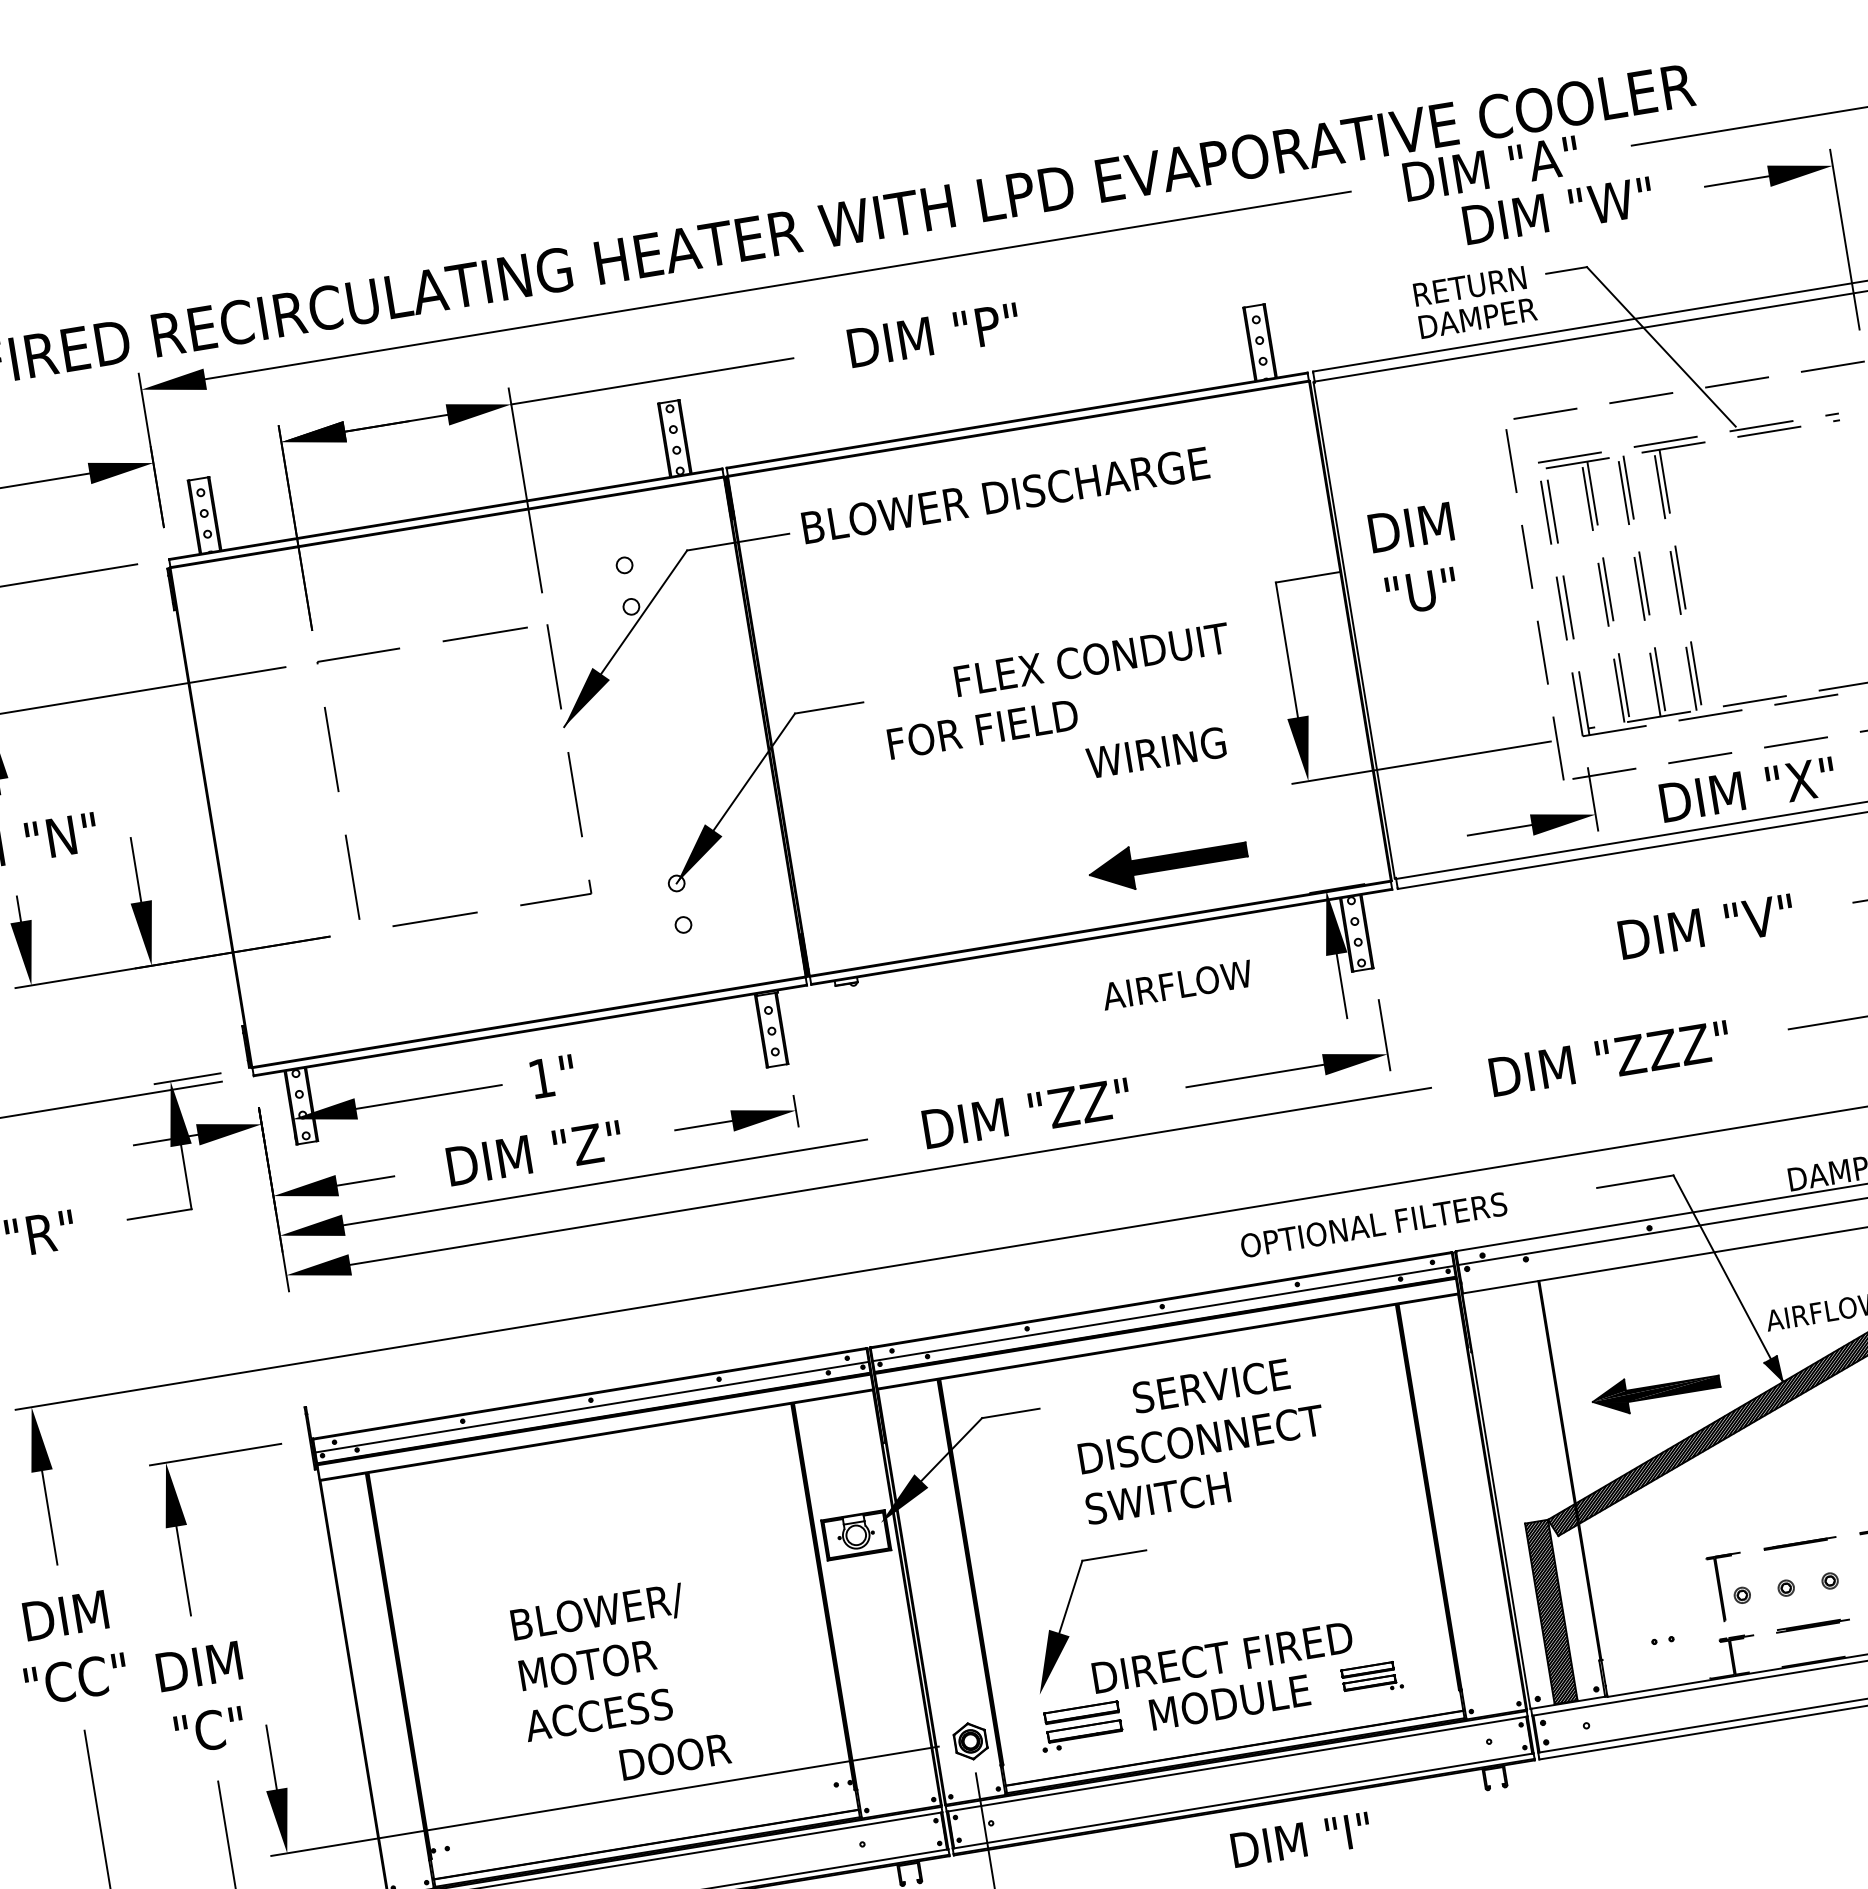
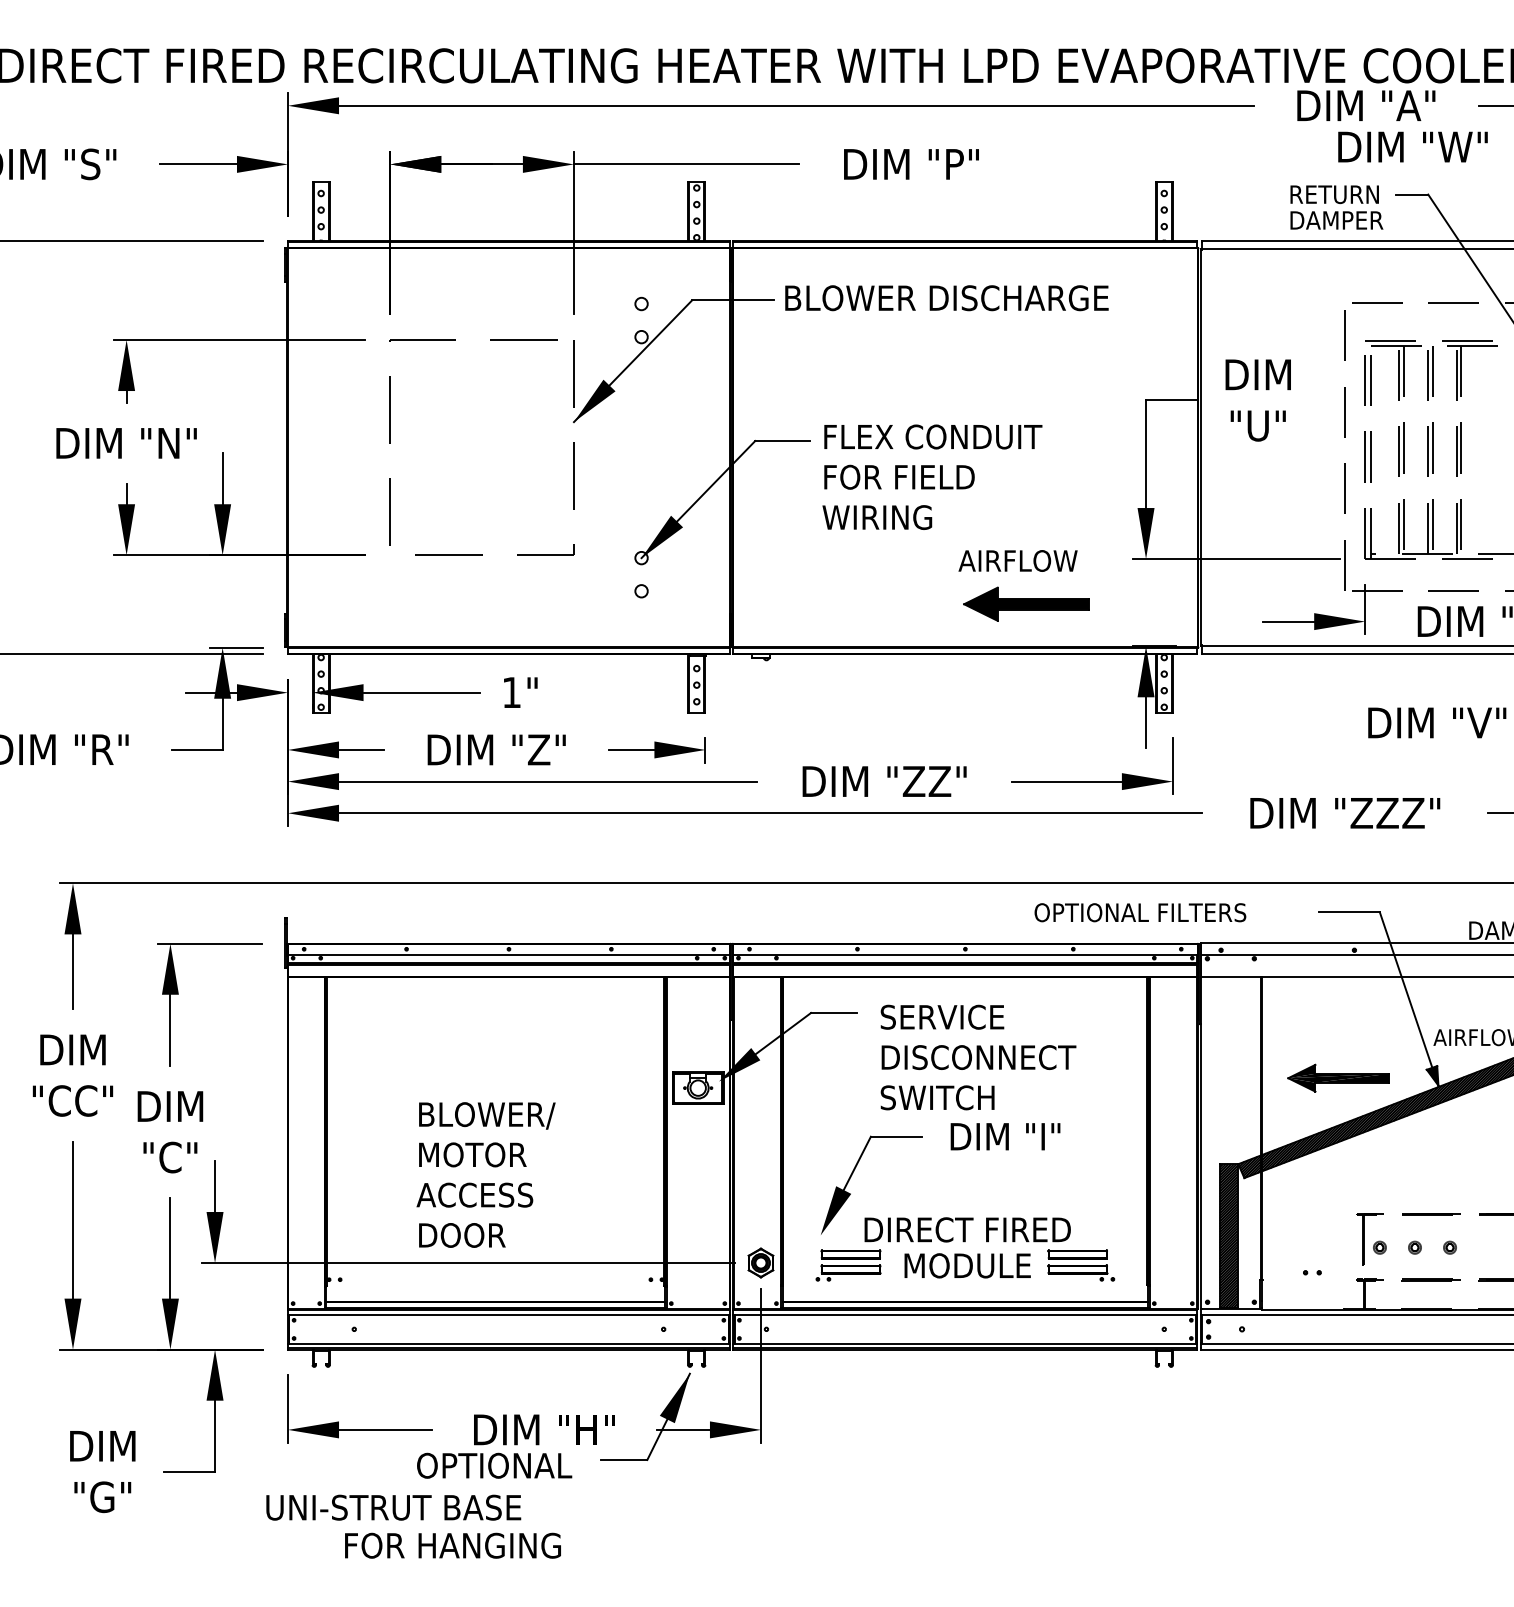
text: (1092, 659) -> (933, 436), moved
text: (1156, 752) -> (877, 517), moved
text: (1176, 984) -> (1017, 560), moved
text: (1211, 1385) -> (942, 1016), moved
part: (1372, 1678) -> (1081, 1265), size x1.43
text: (675, 1756) -> (462, 1235), moved
text: (1301, 1839) -> (1005, 1136), moved

